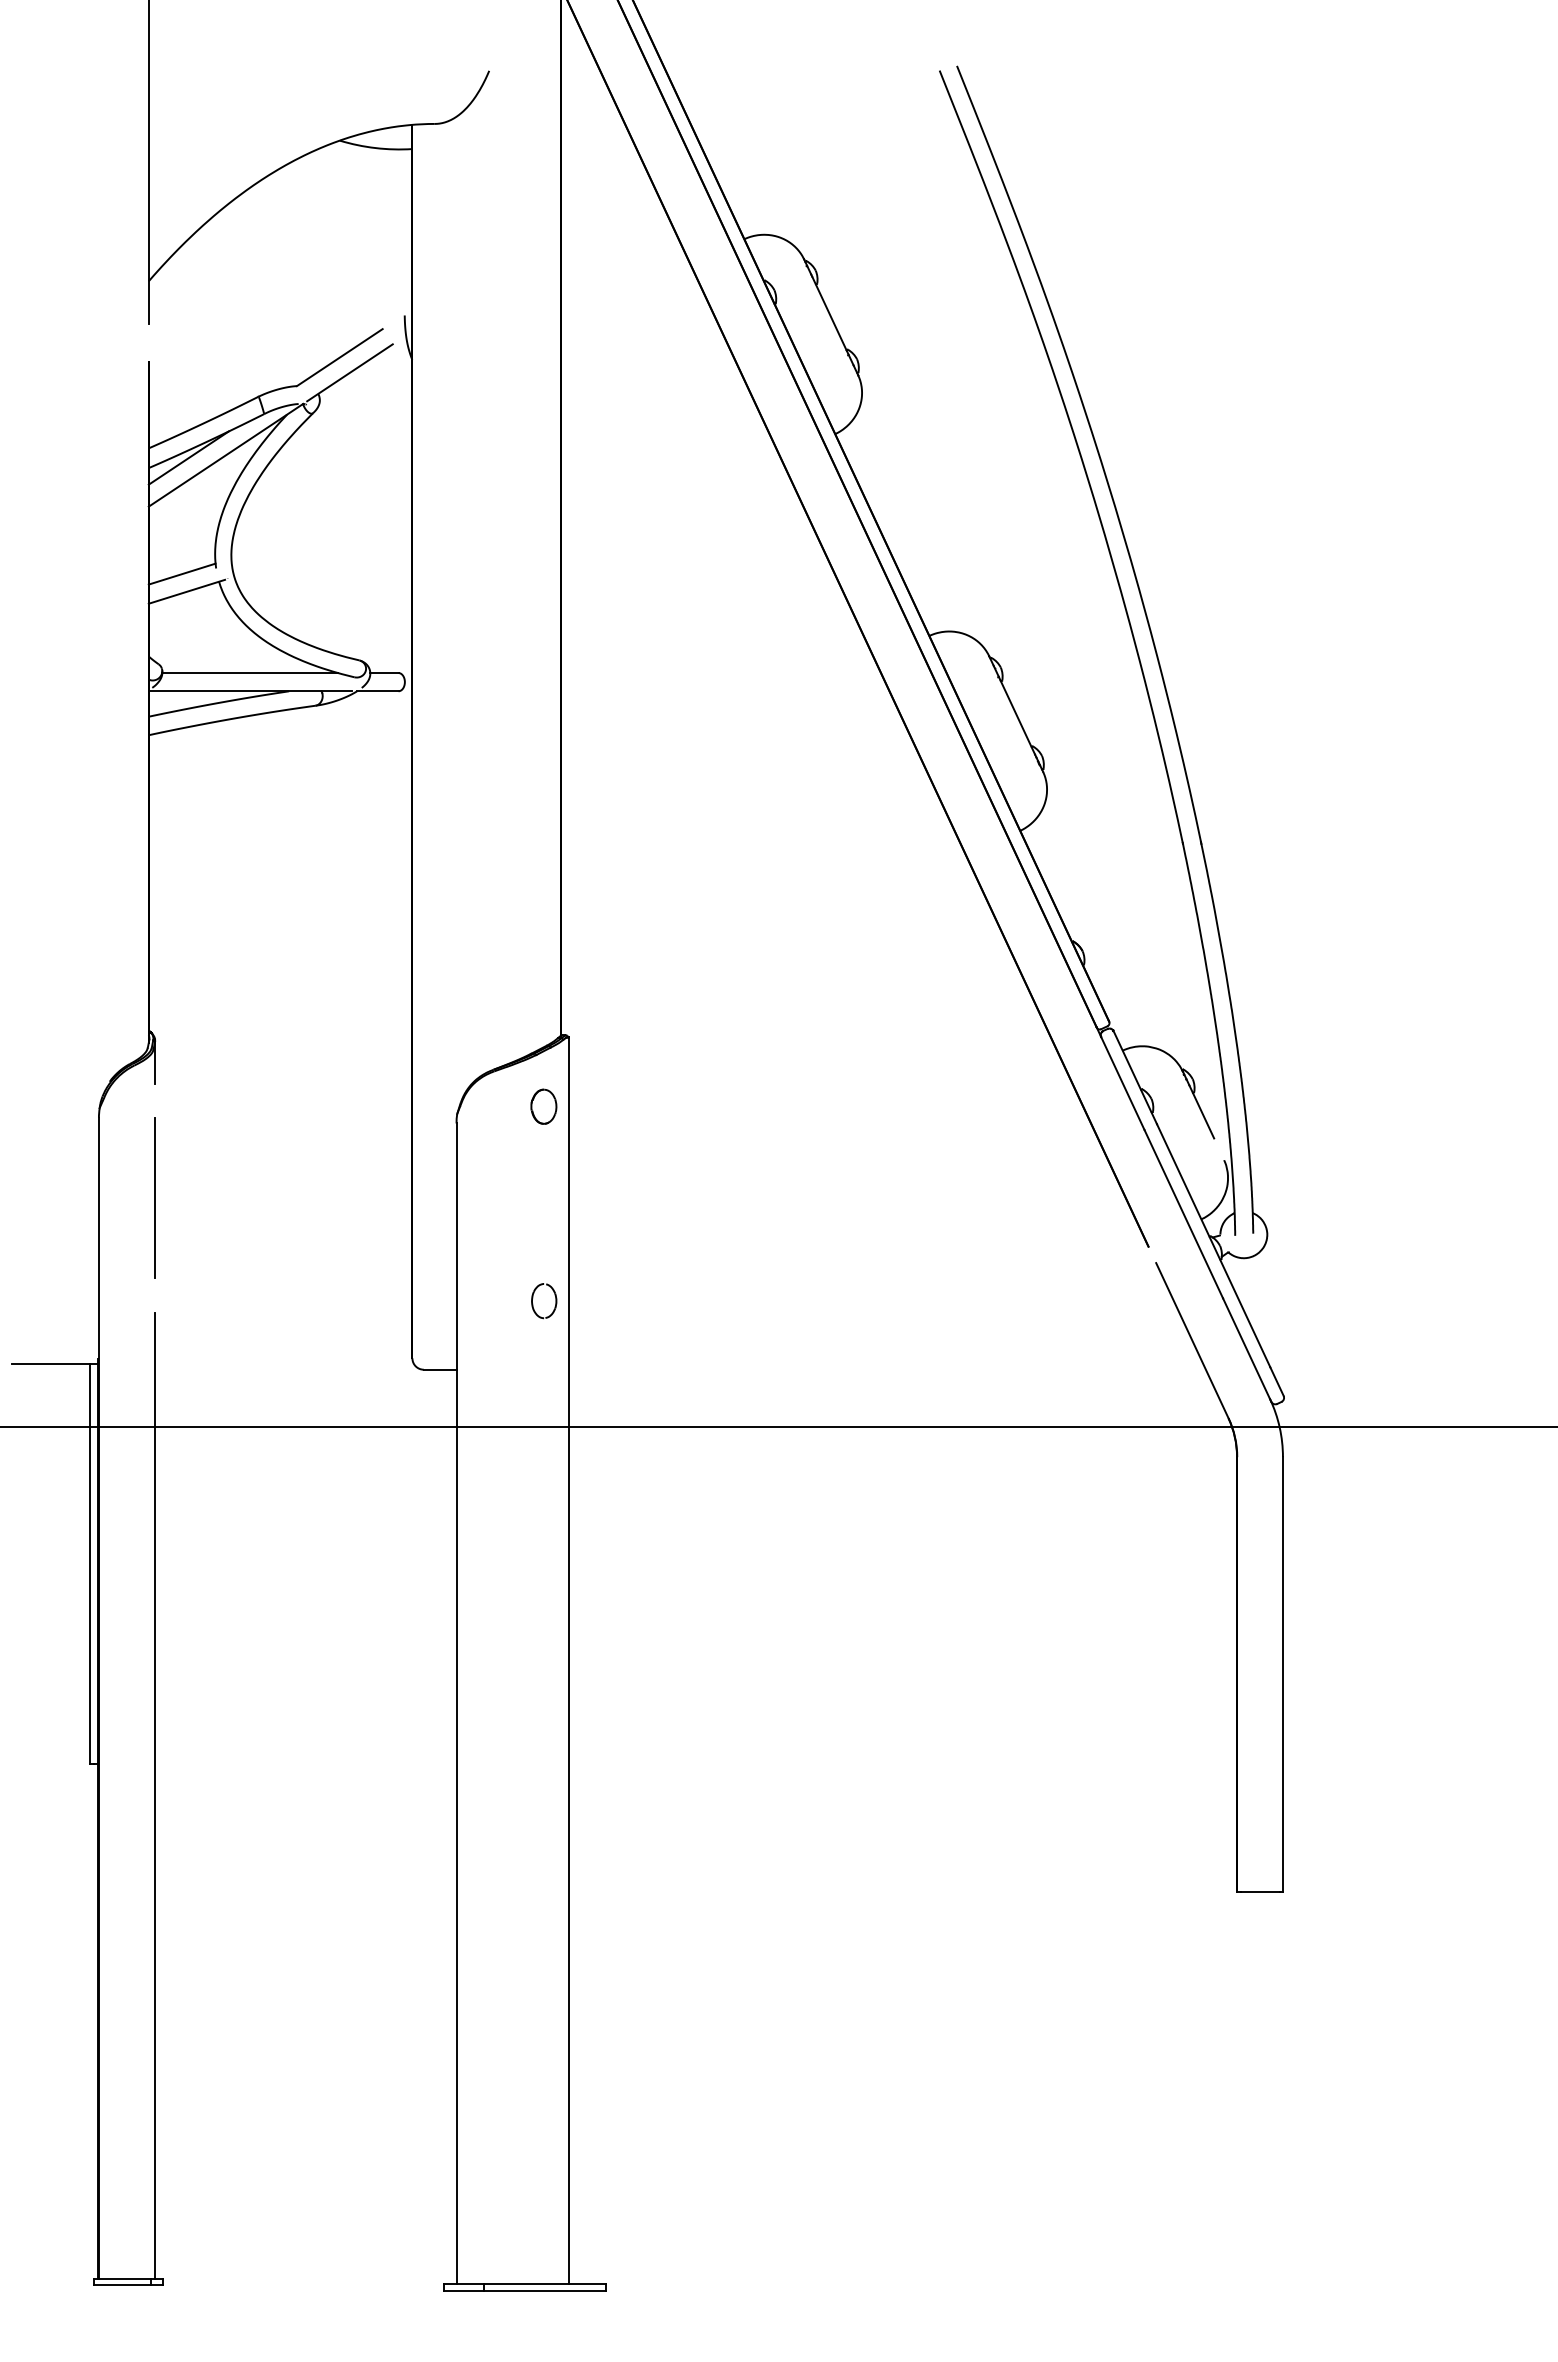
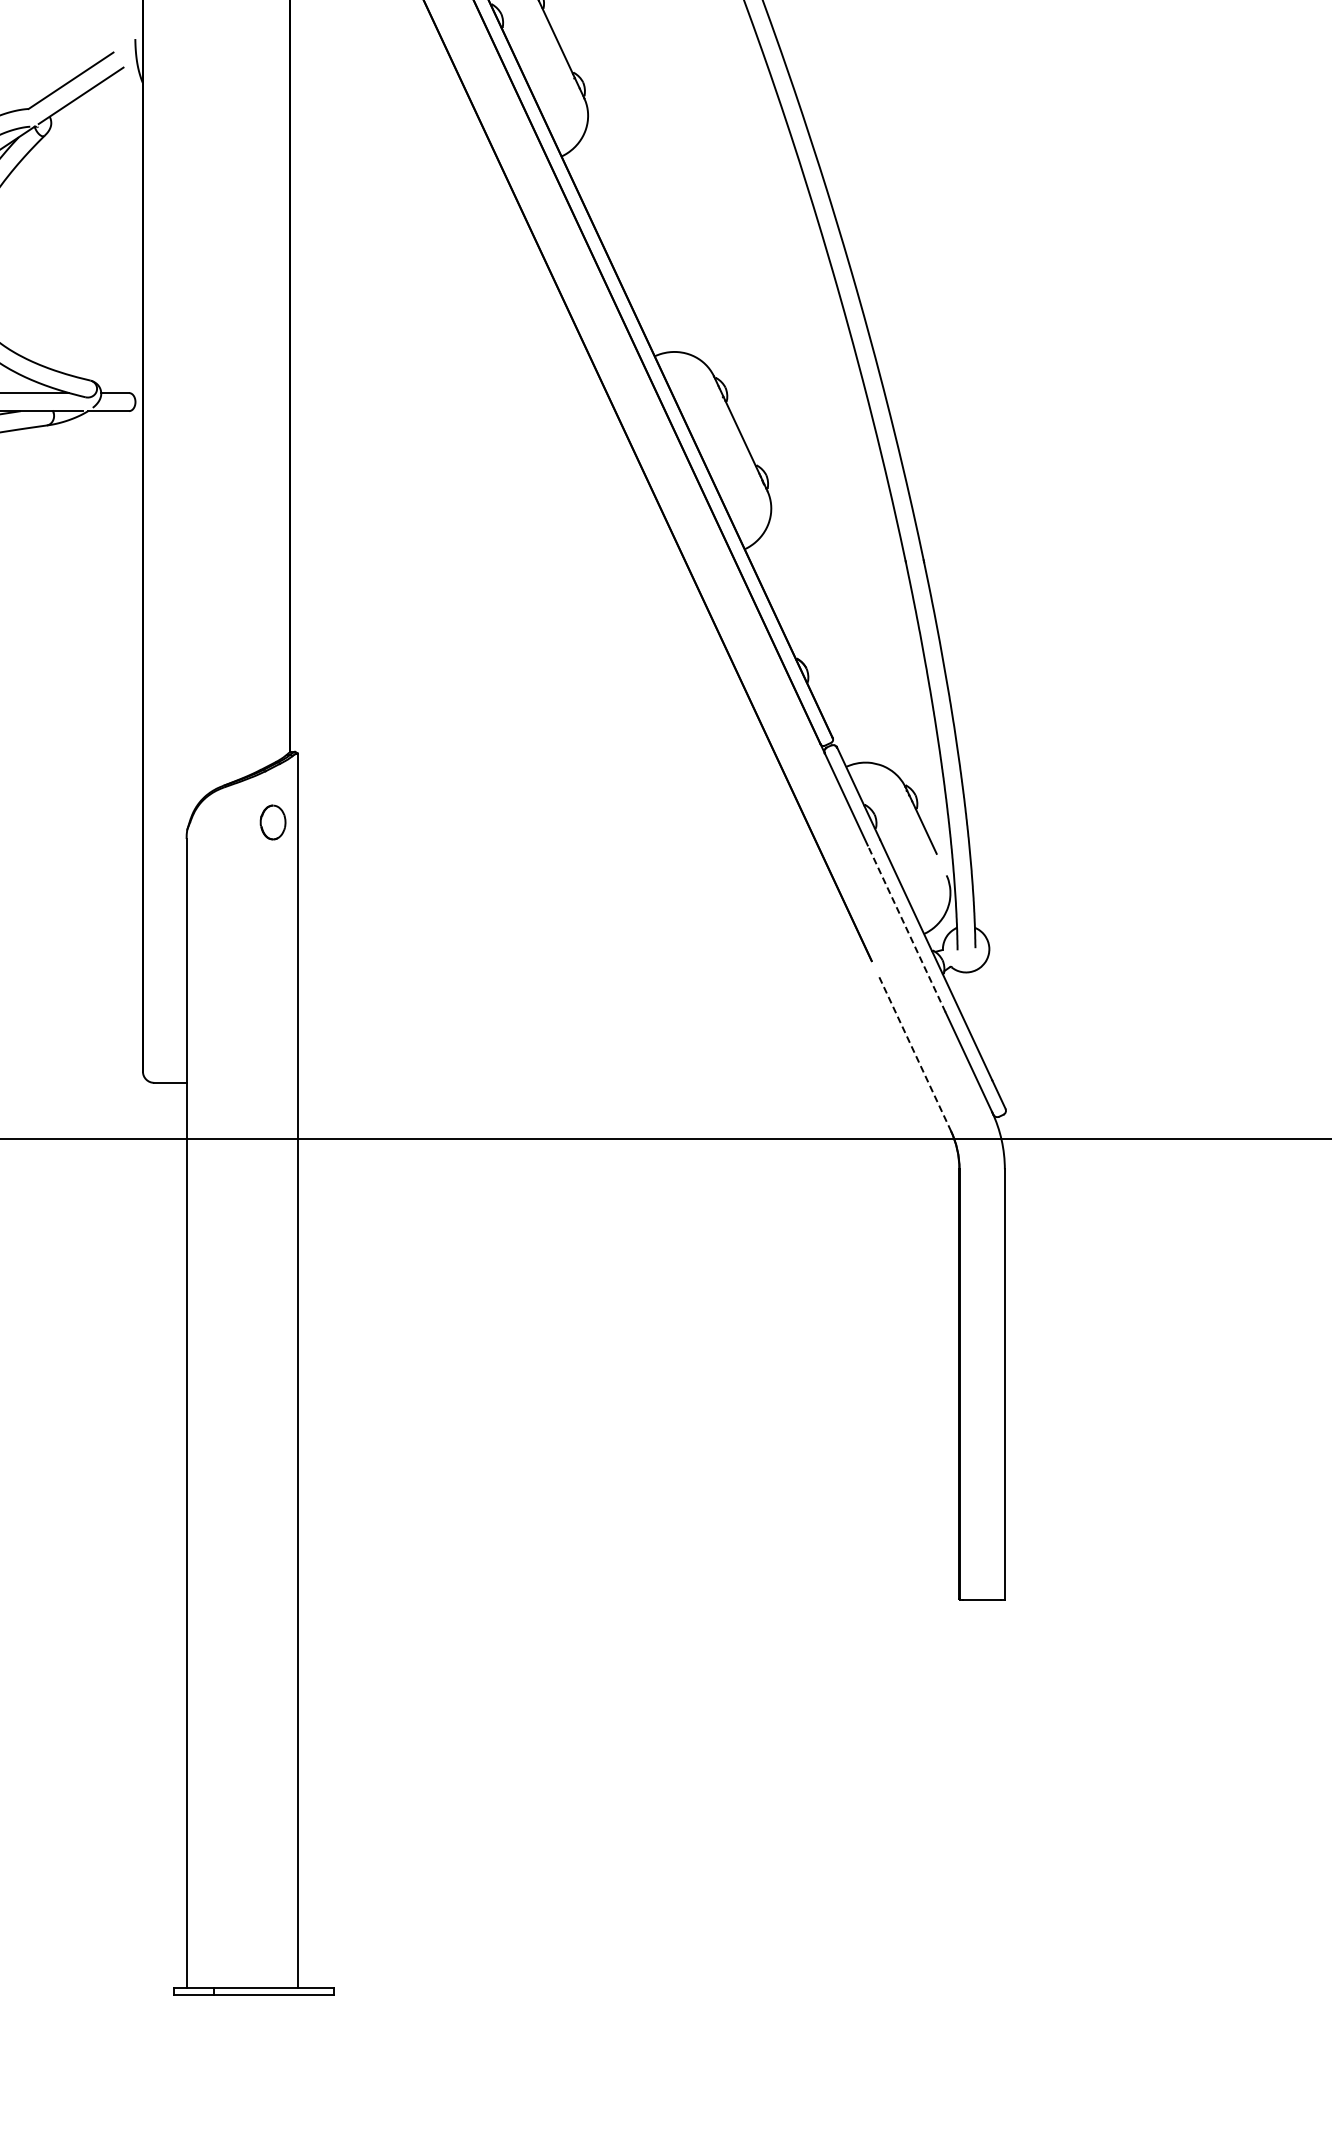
line: (1183, 1214) -> (906, 929), solid -> dashed
part: (555, 1301) -> (284, 1015), removed
line: (1192, 1340) -> (915, 1053), solid -> dashed

